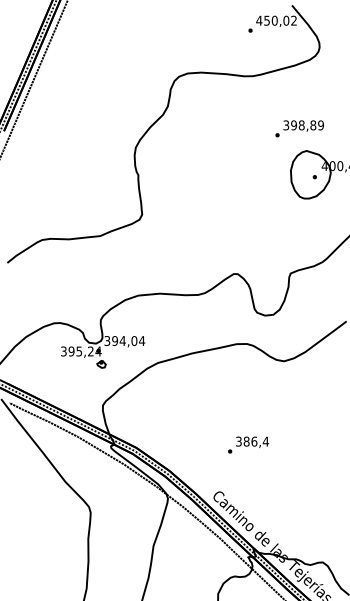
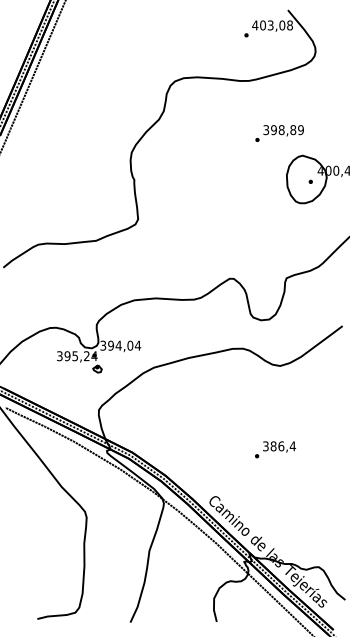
text: (280, 20) -> (276, 25), 450,02 -> 403,08
text: (299, 128) -> (279, 133), moved
text: (248, 444) -> (275, 449), moved

